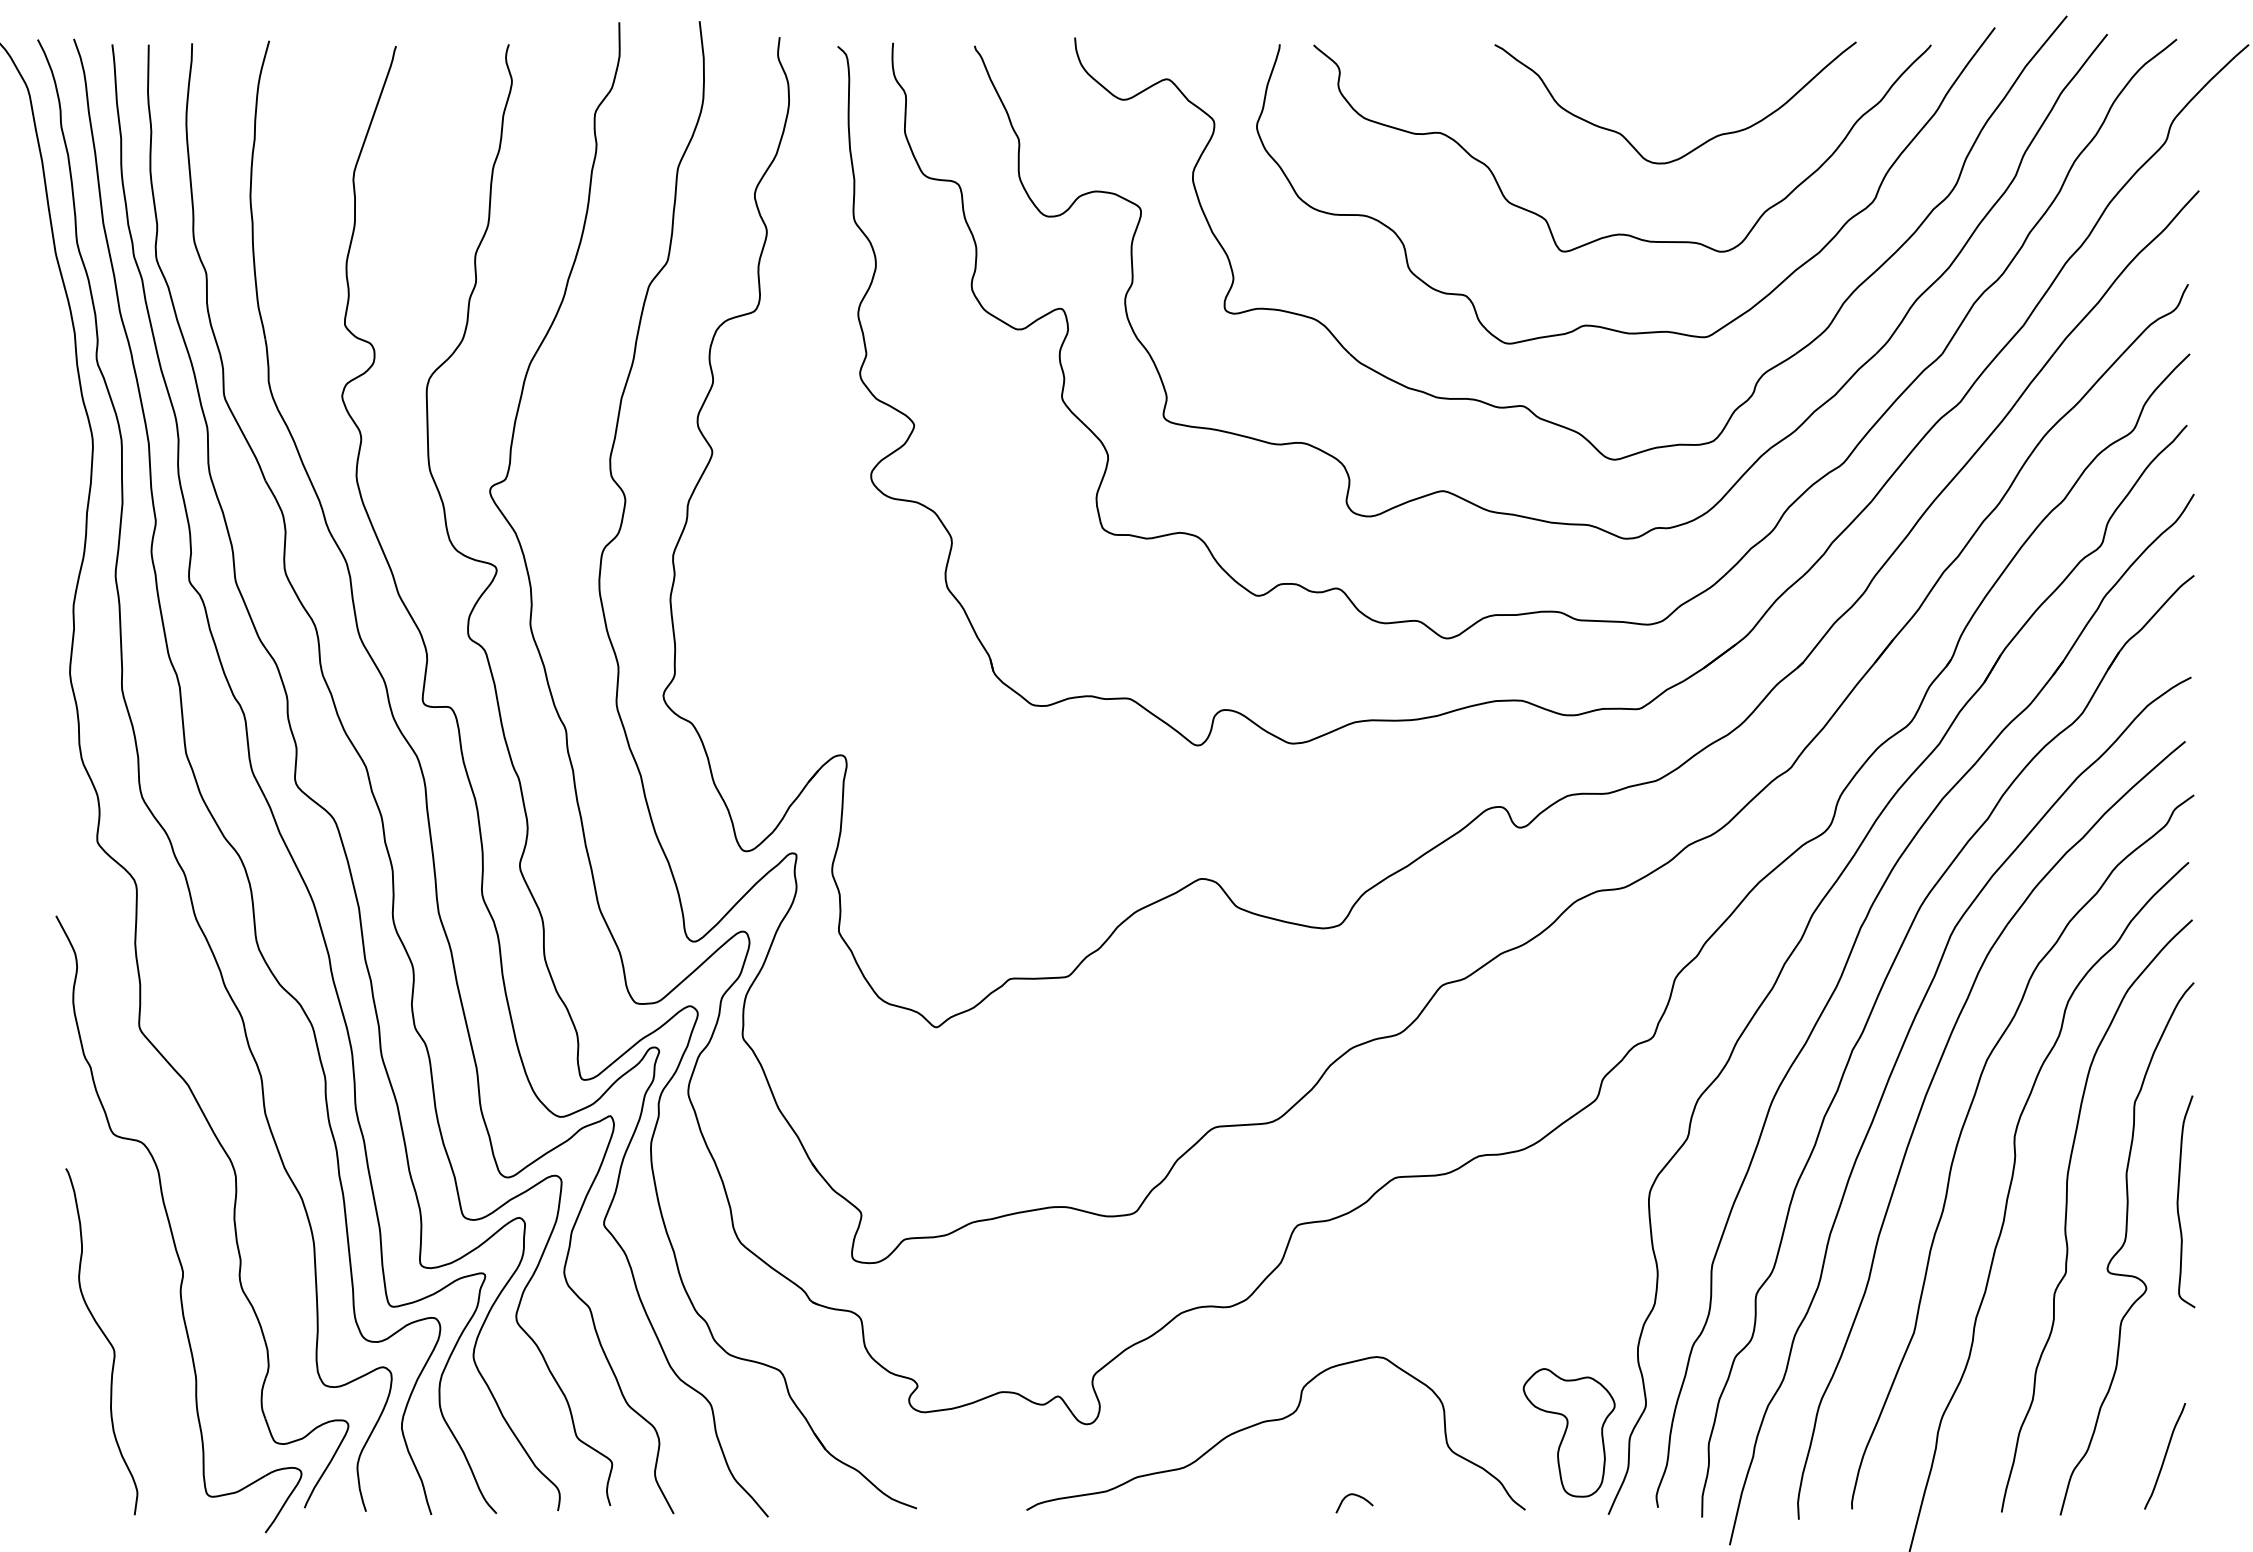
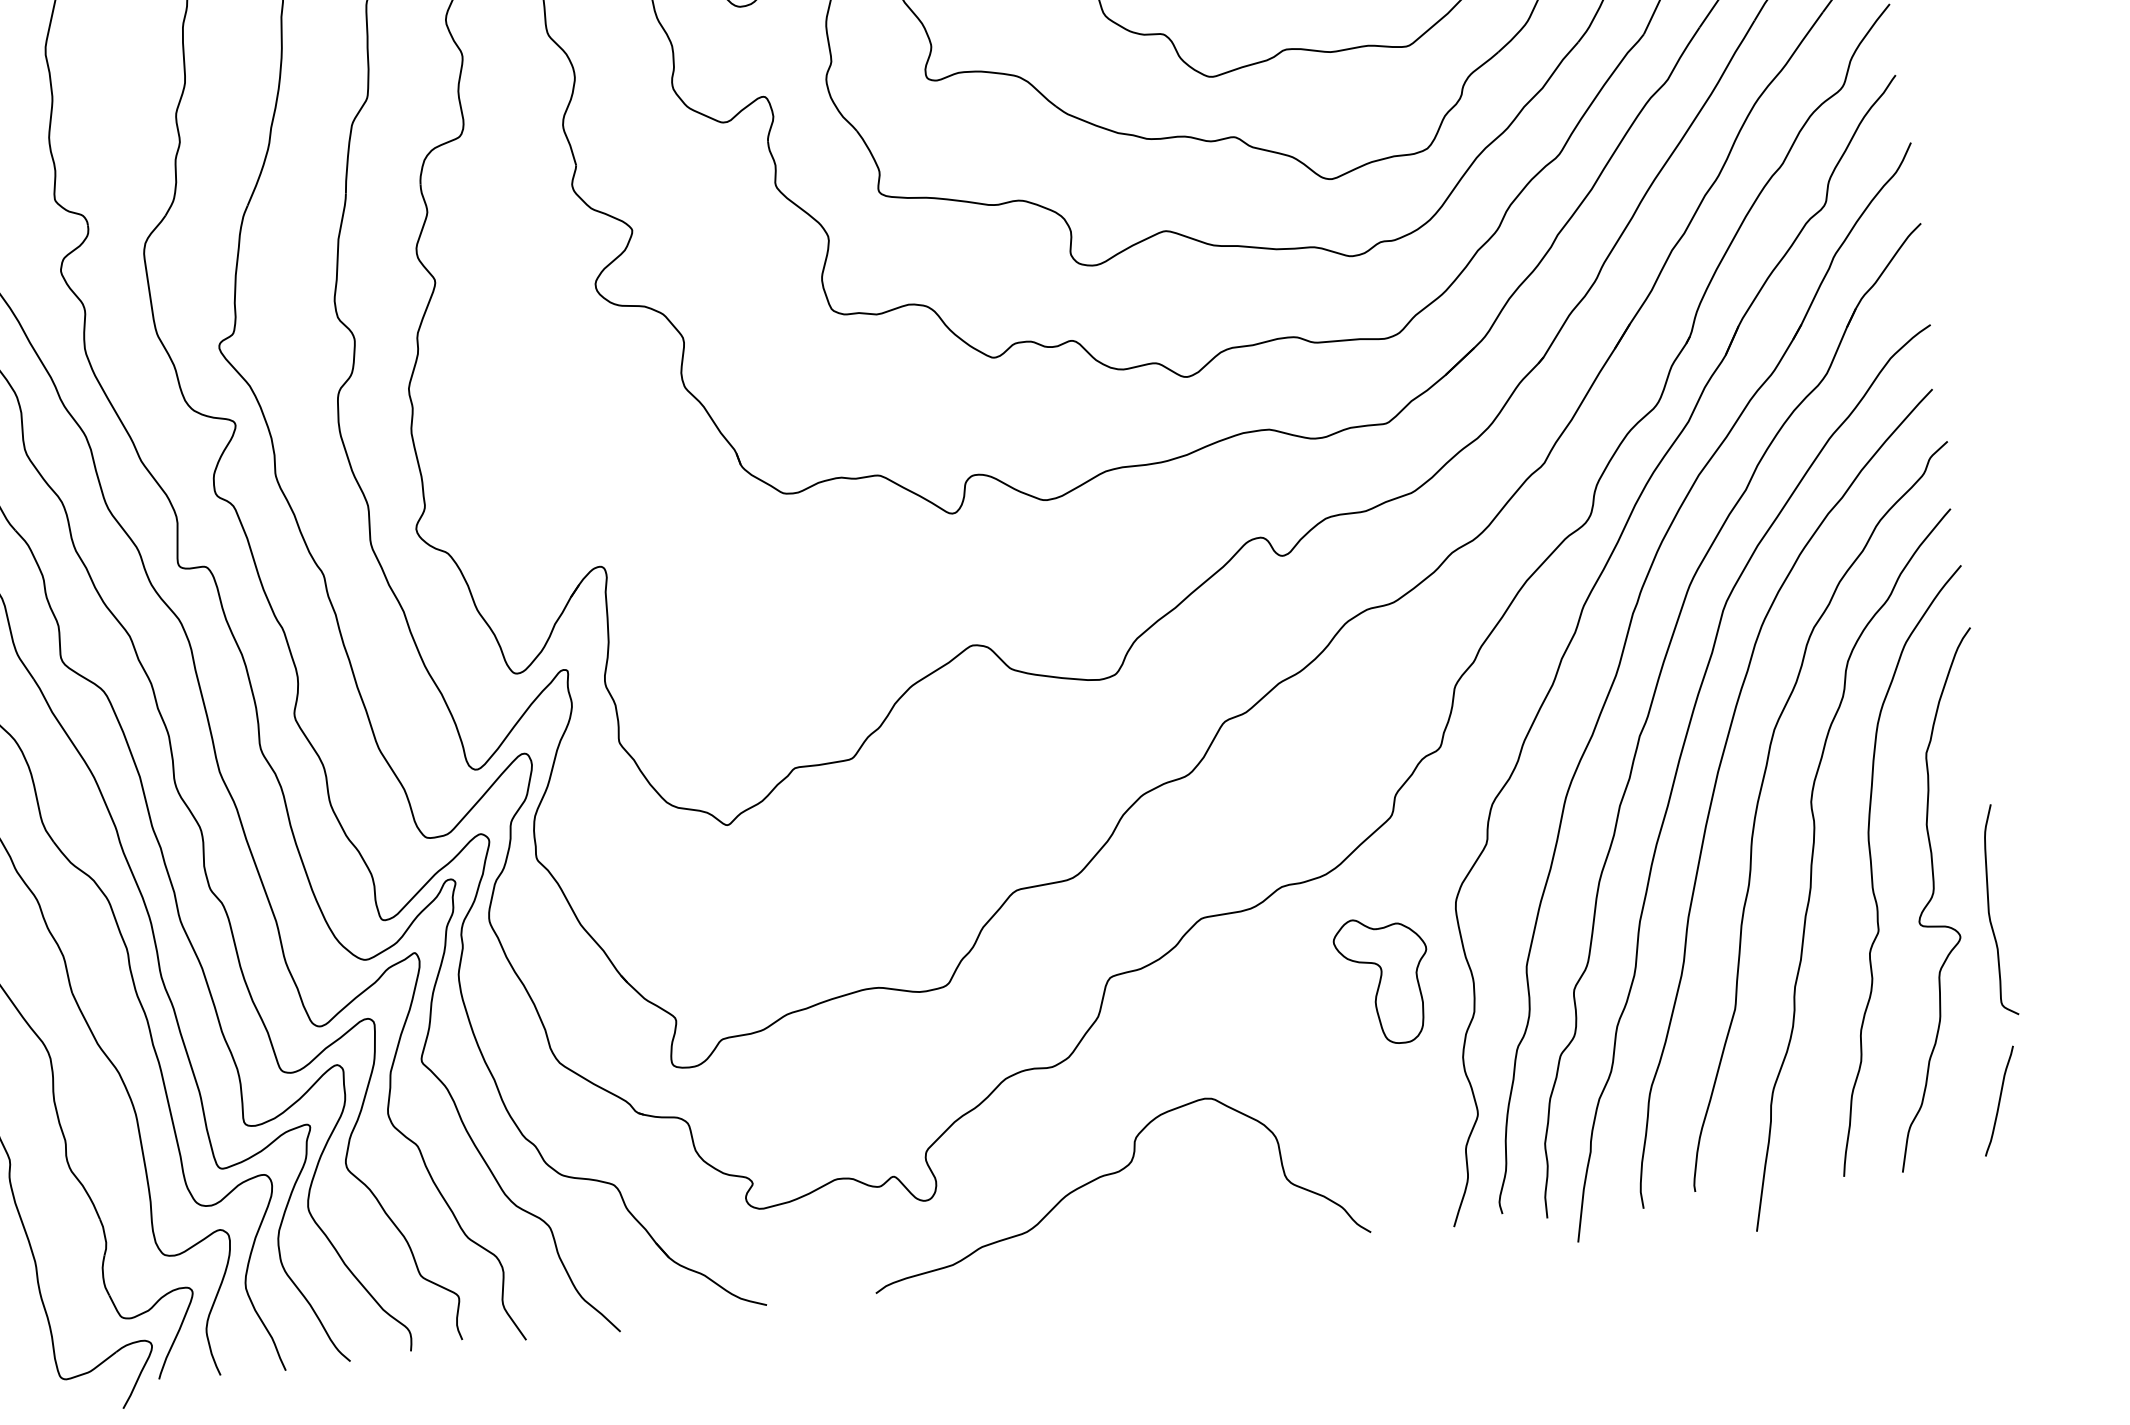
curve: (2178, 1201) -> (1989, 911), moved
part: (1568, 1432) -> (1383, 980), moved
curve: (1356, 1496) -> (1201, 1239), removed

